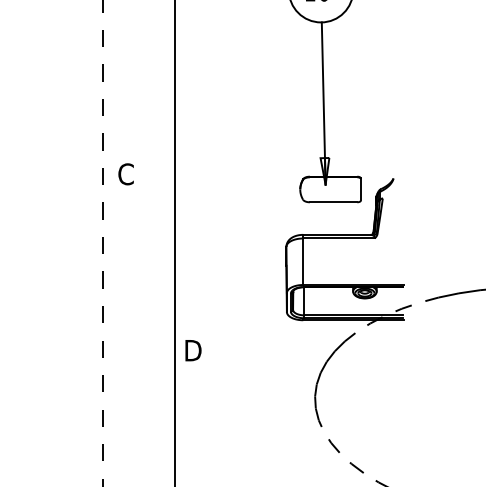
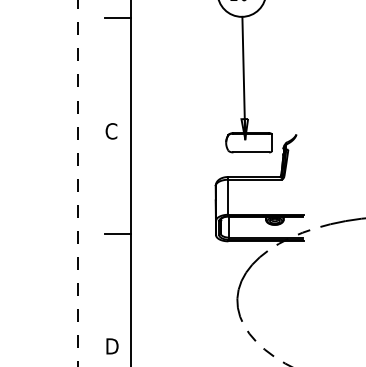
line: (156, 24) -> (117, 18), added
text: (125, 174) -> (111, 131), moved
line: (156, 309) -> (117, 233), added
text: (193, 350) -> (112, 346), moved

